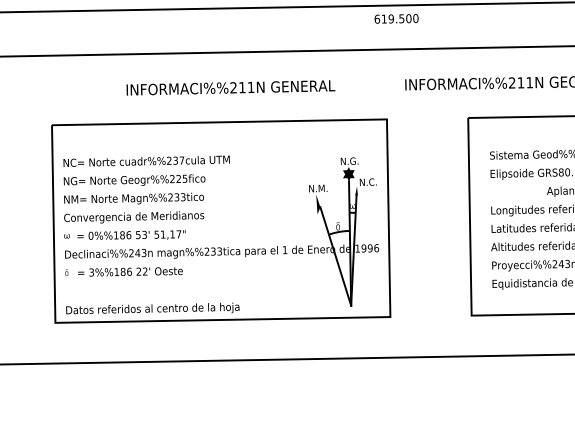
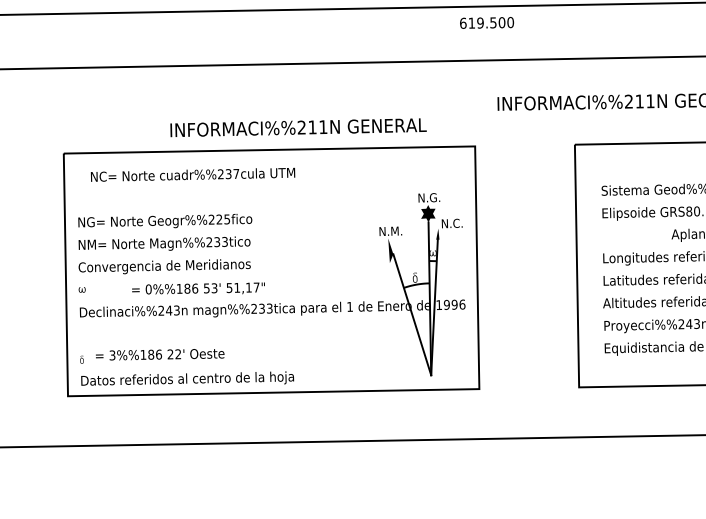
text: (230, 87) -> (298, 127), moved
text: (146, 161) -> (192, 174), moved
text: (131, 235) -> (198, 288), moved
text: (130, 271) -> (160, 354), moved
part: (66, 272) -> (81, 359), moved

